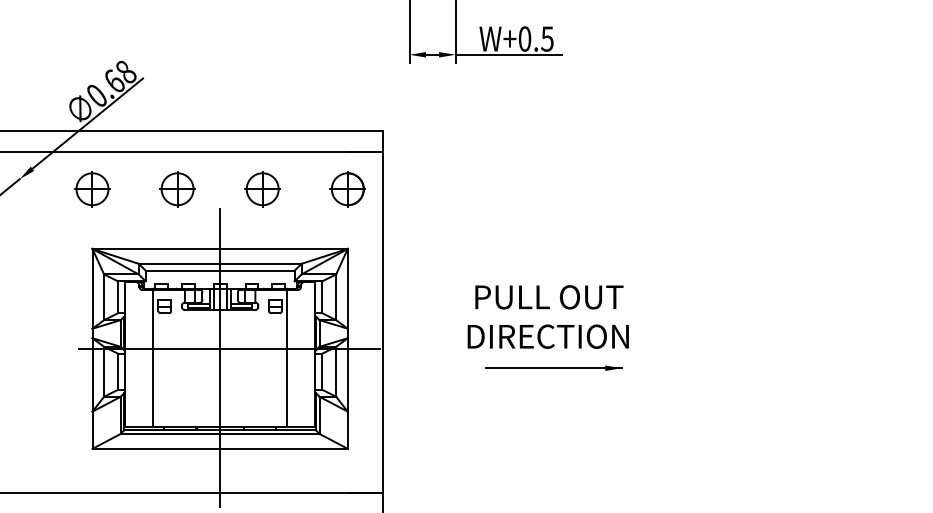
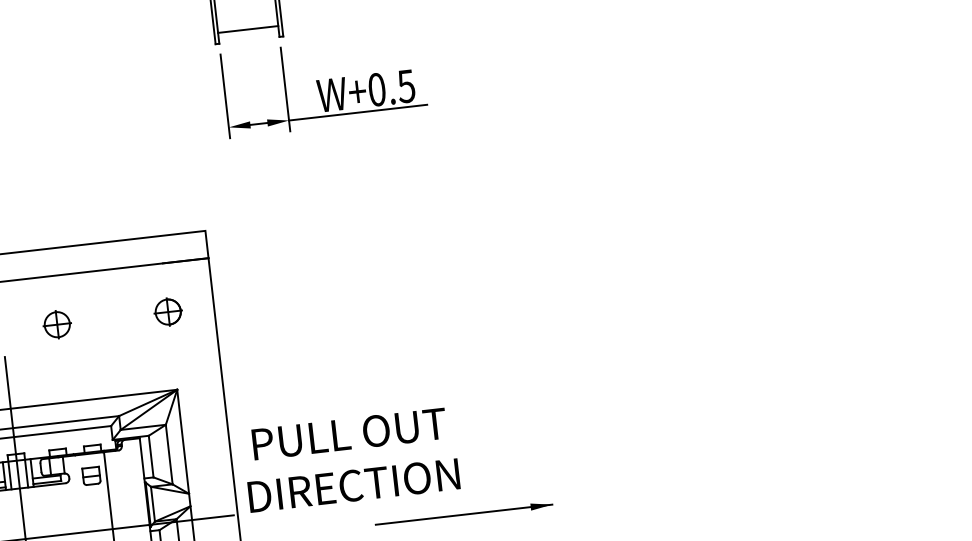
part: (262, 189) -> (57, 324), size x0.6
part: (347, 189) -> (168, 312), size x0.6
text: (547, 316) -> (349, 459), moved

